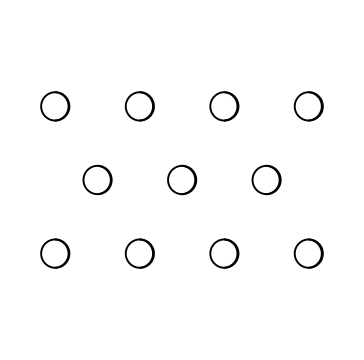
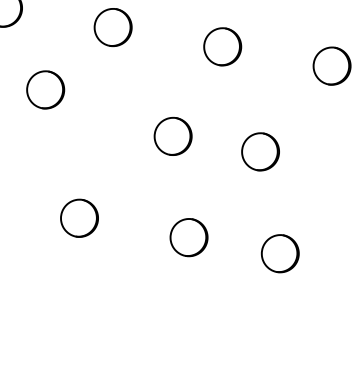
part: (97, 179) -> (45, 89), moved
part: (182, 179) -> (173, 135), moved
part: (308, 253) -> (279, 253), moved

